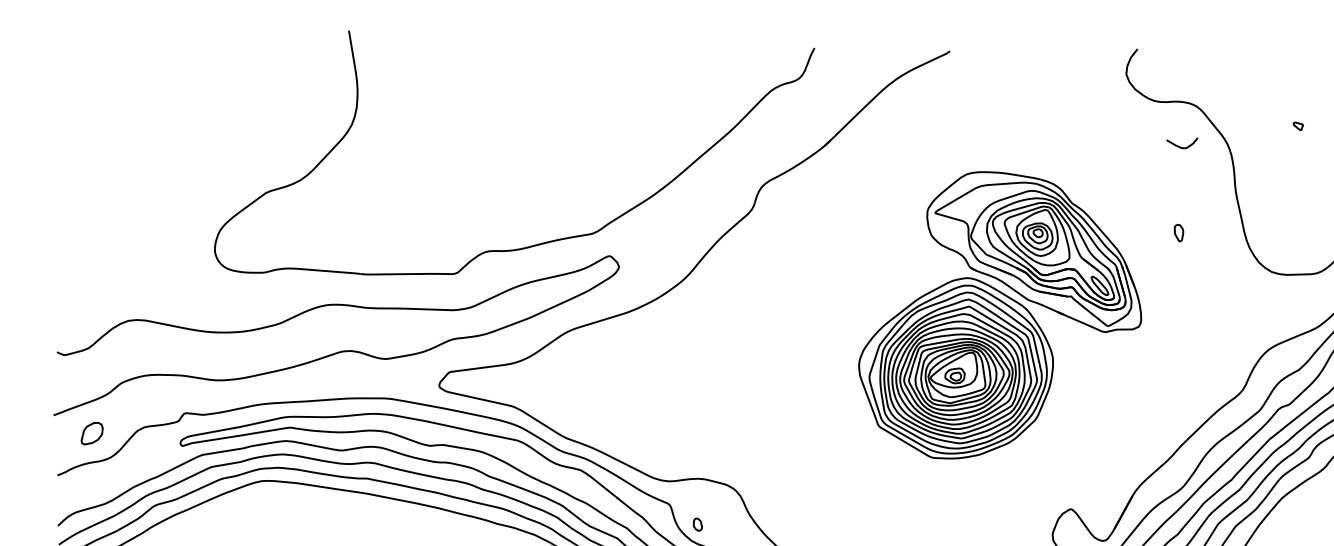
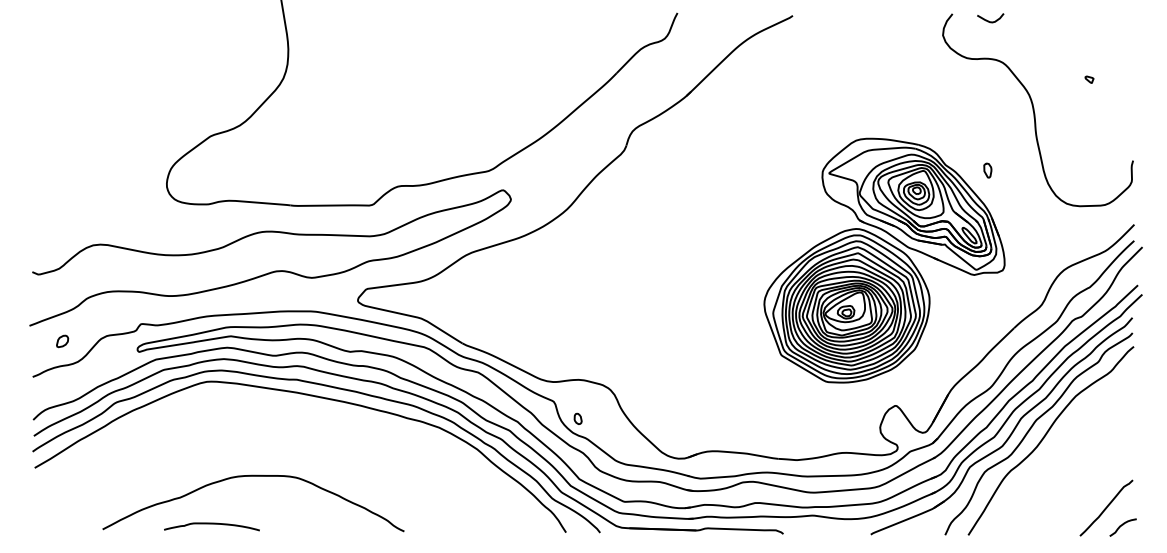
curve: (1179, 146) -> (988, 20), moved
part: (1000, 315) -> (884, 260), moved
part: (92, 433) -> (62, 341), size x0.62

